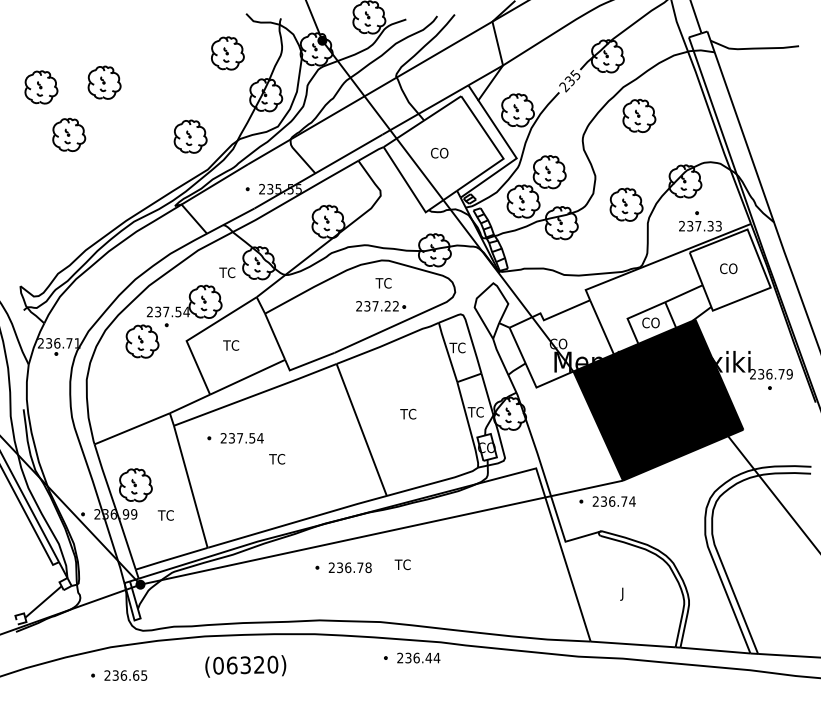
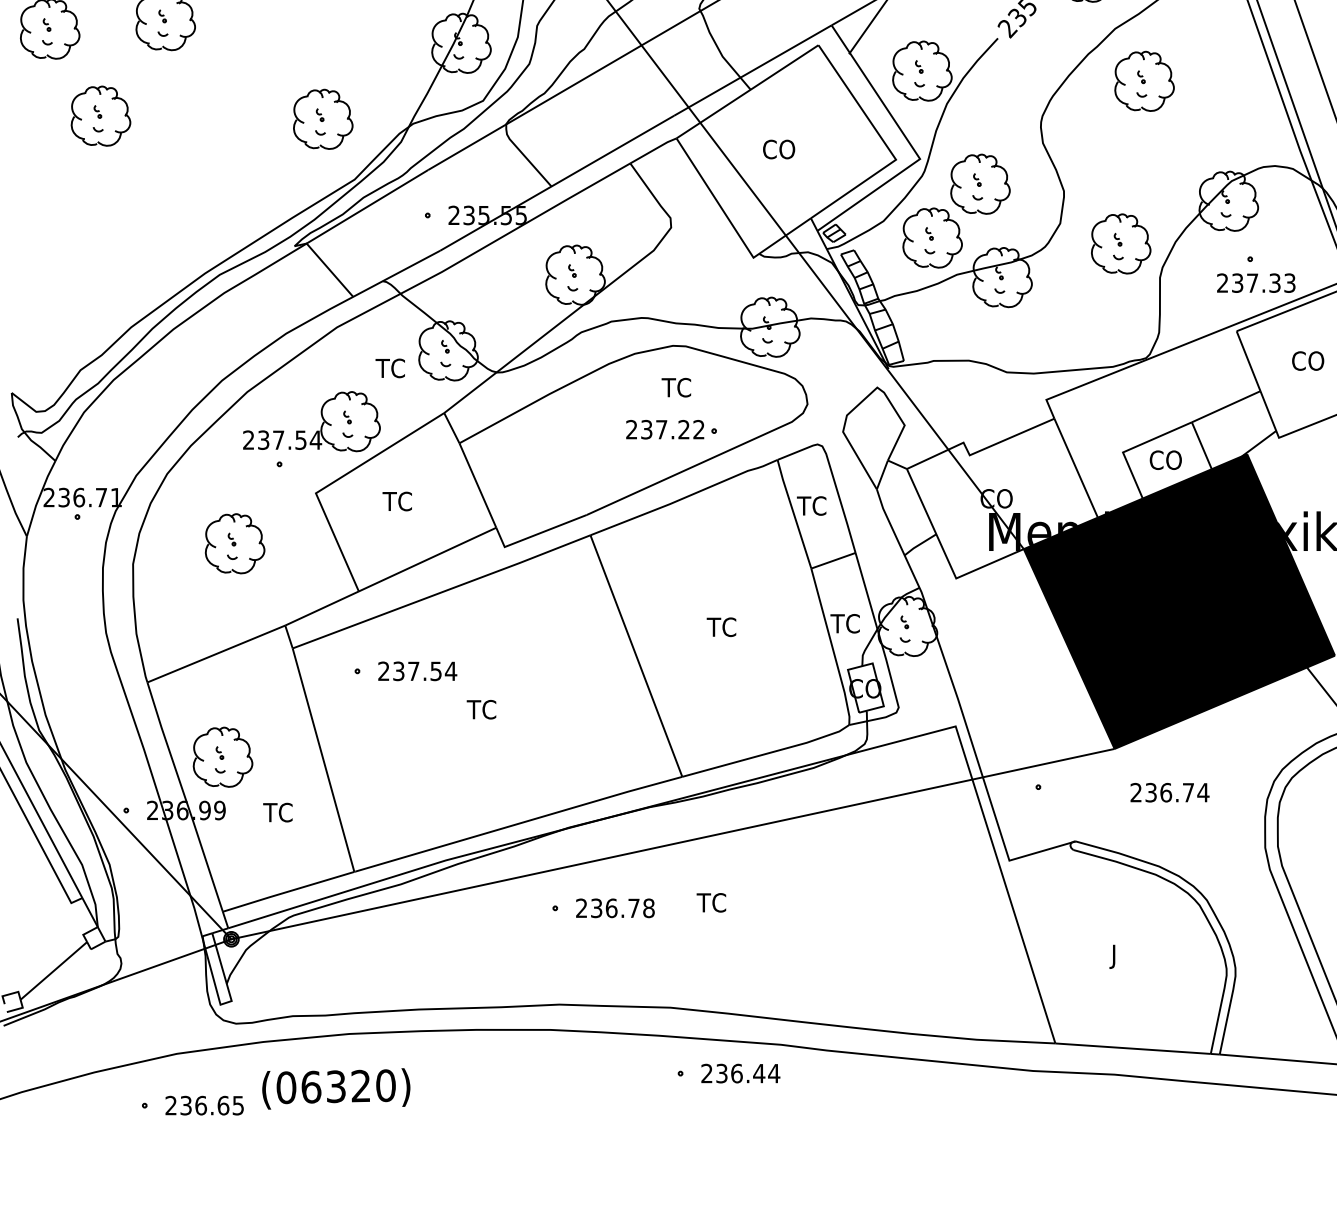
part: (142, 341) -> (235, 543), moved
text: (613, 501) -> (1168, 792), moved
text: (245, 666) -> (335, 1089), moved

